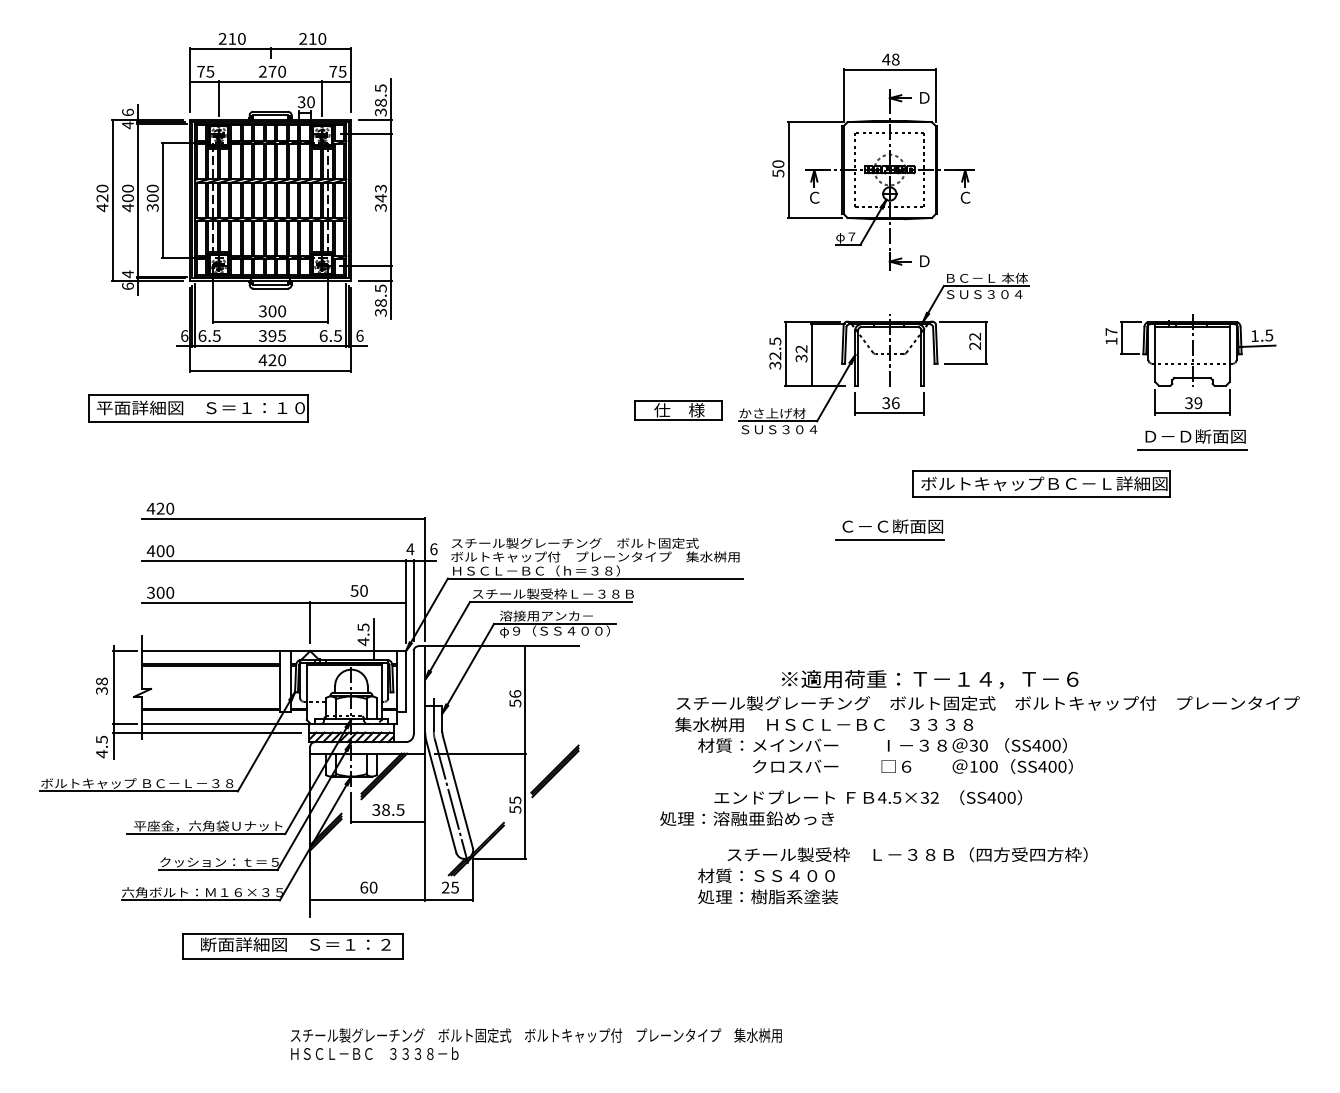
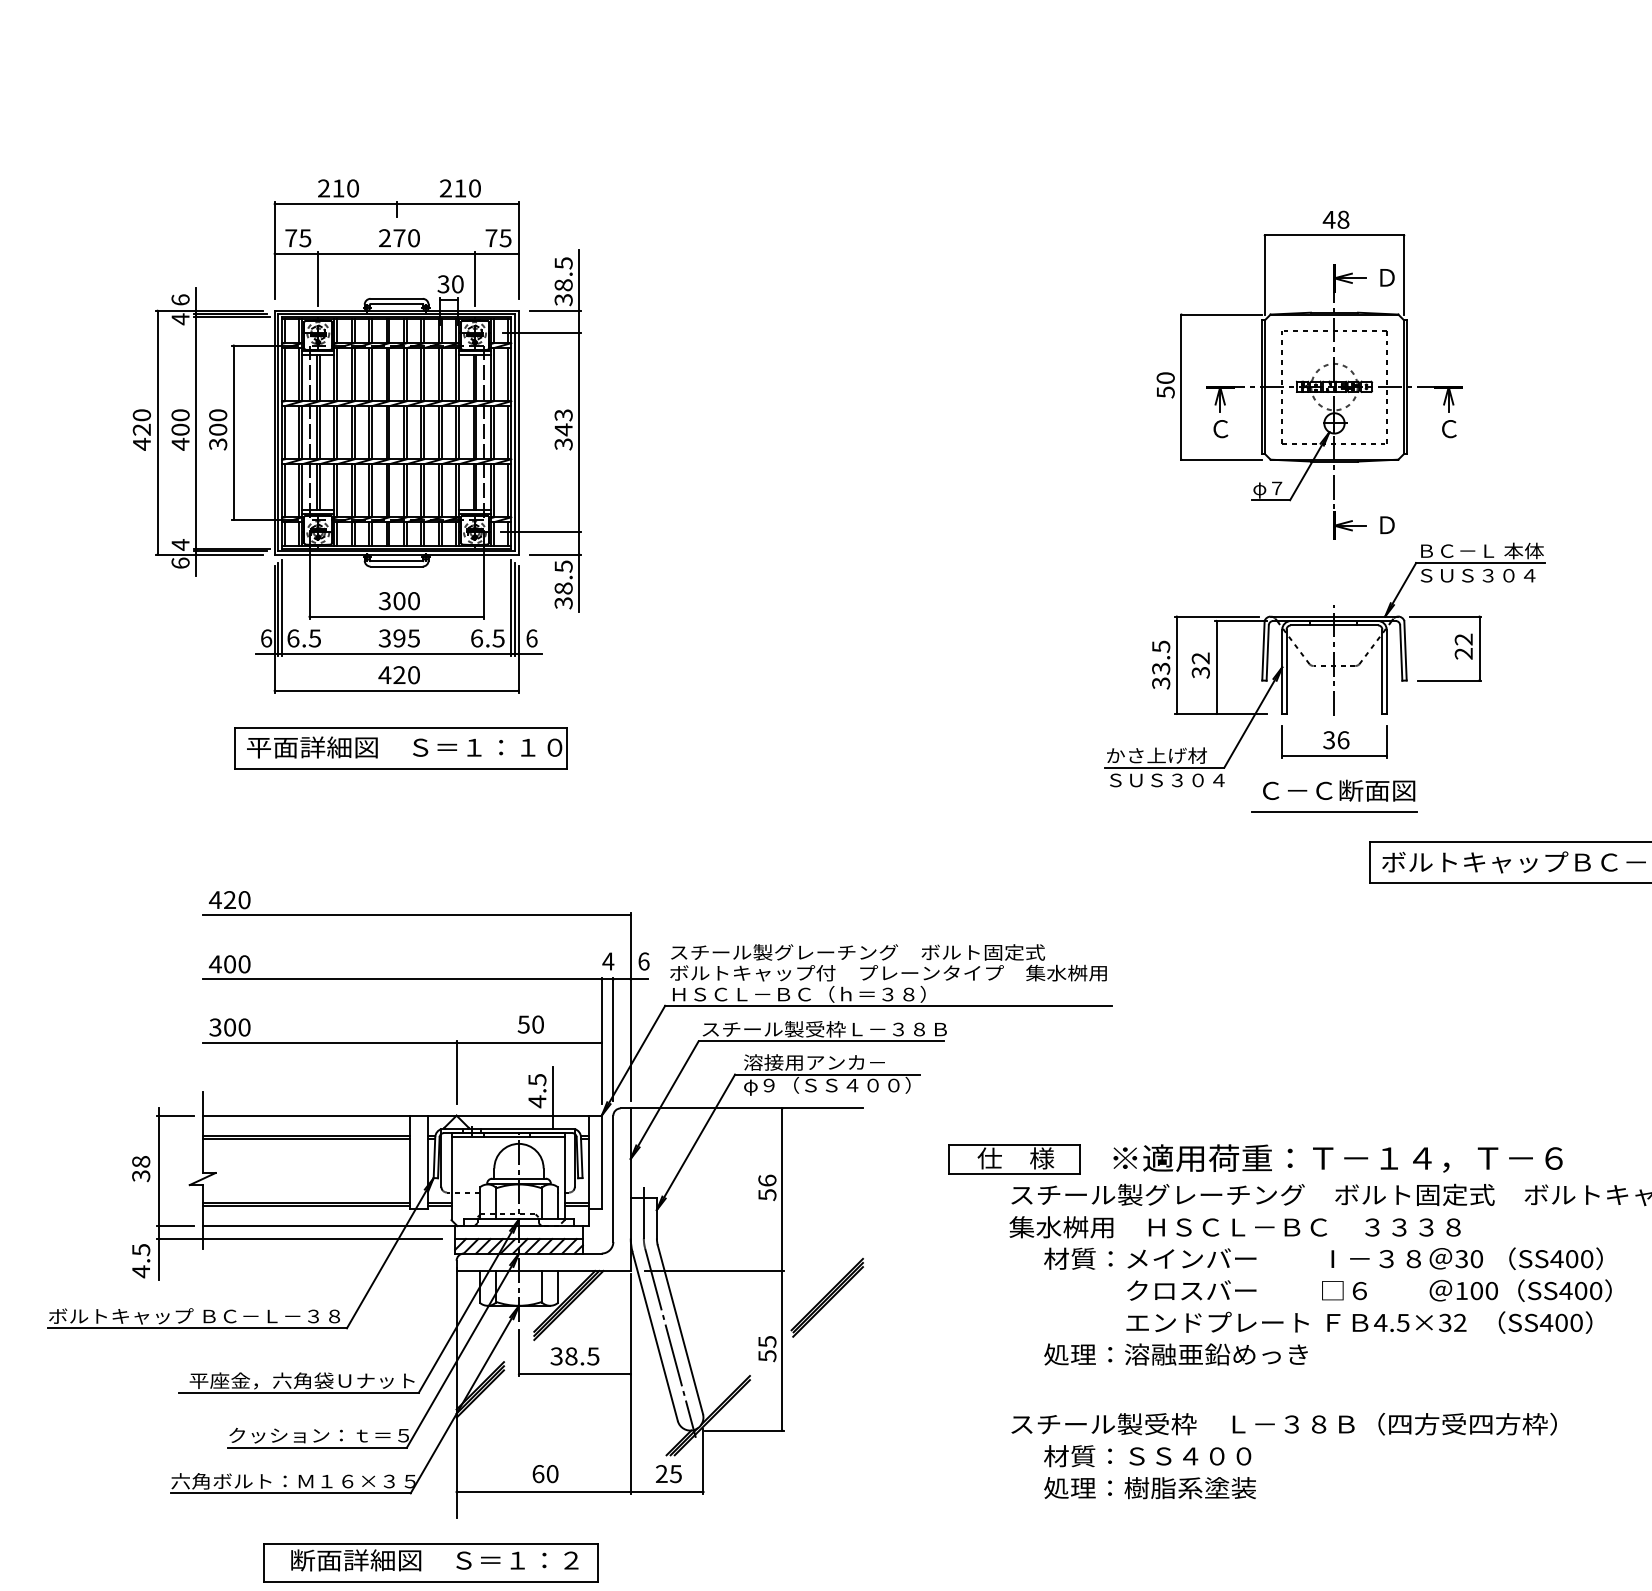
text: (775, 355) -> (1161, 667), 32.5 -> 33.5
part: (198, 408) -> (400, 748), moved
part: (678, 410) -> (1014, 1158), moved
part: (889, 529) -> (1334, 795), moved
text: (930, 679) -> (1338, 1158), moved
text: (840, 808) -> (1317, 1338), moved
text: (907, 854) -> (1284, 1423), moved

